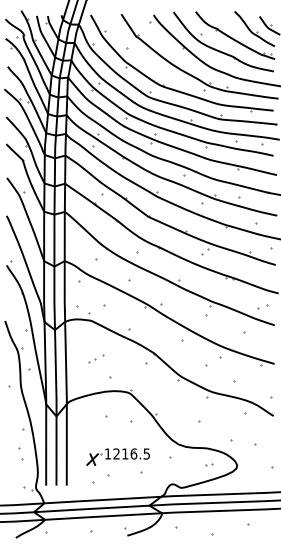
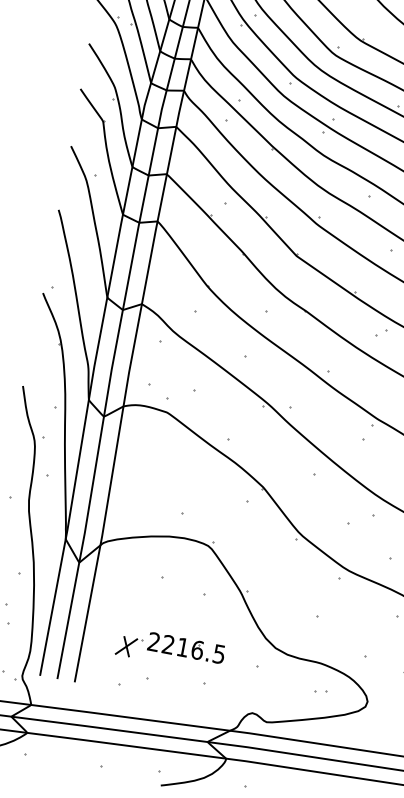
part: (96, 358) -> (164, 477), removed
text: (107, 453) -> (153, 641), 1216.5 -> 2216.5

